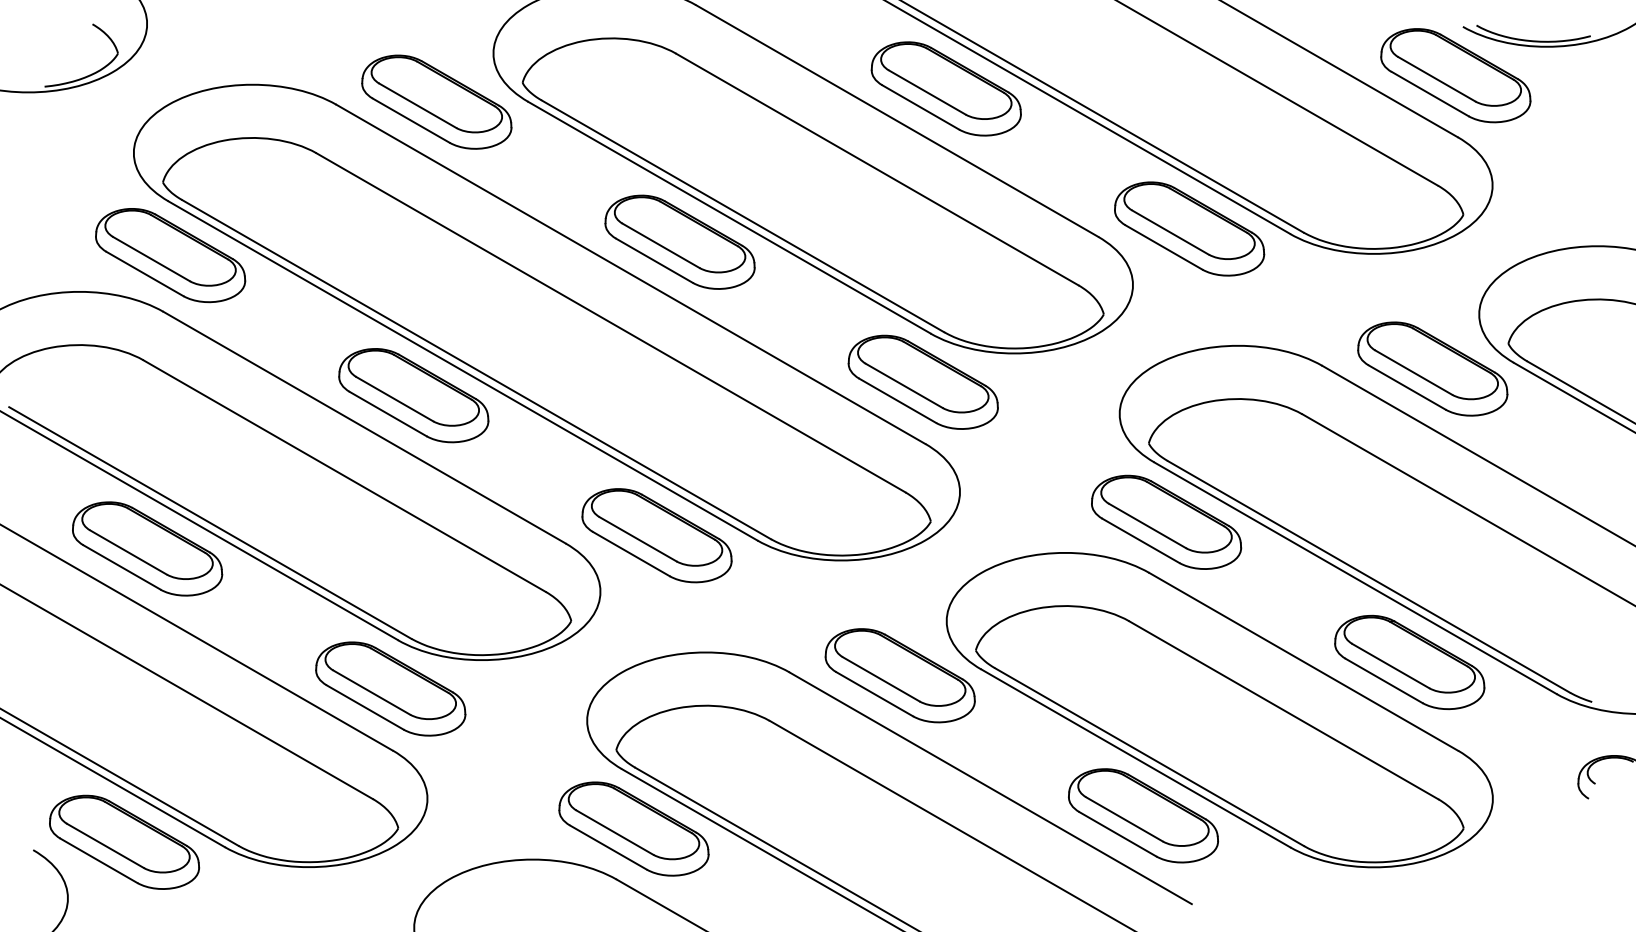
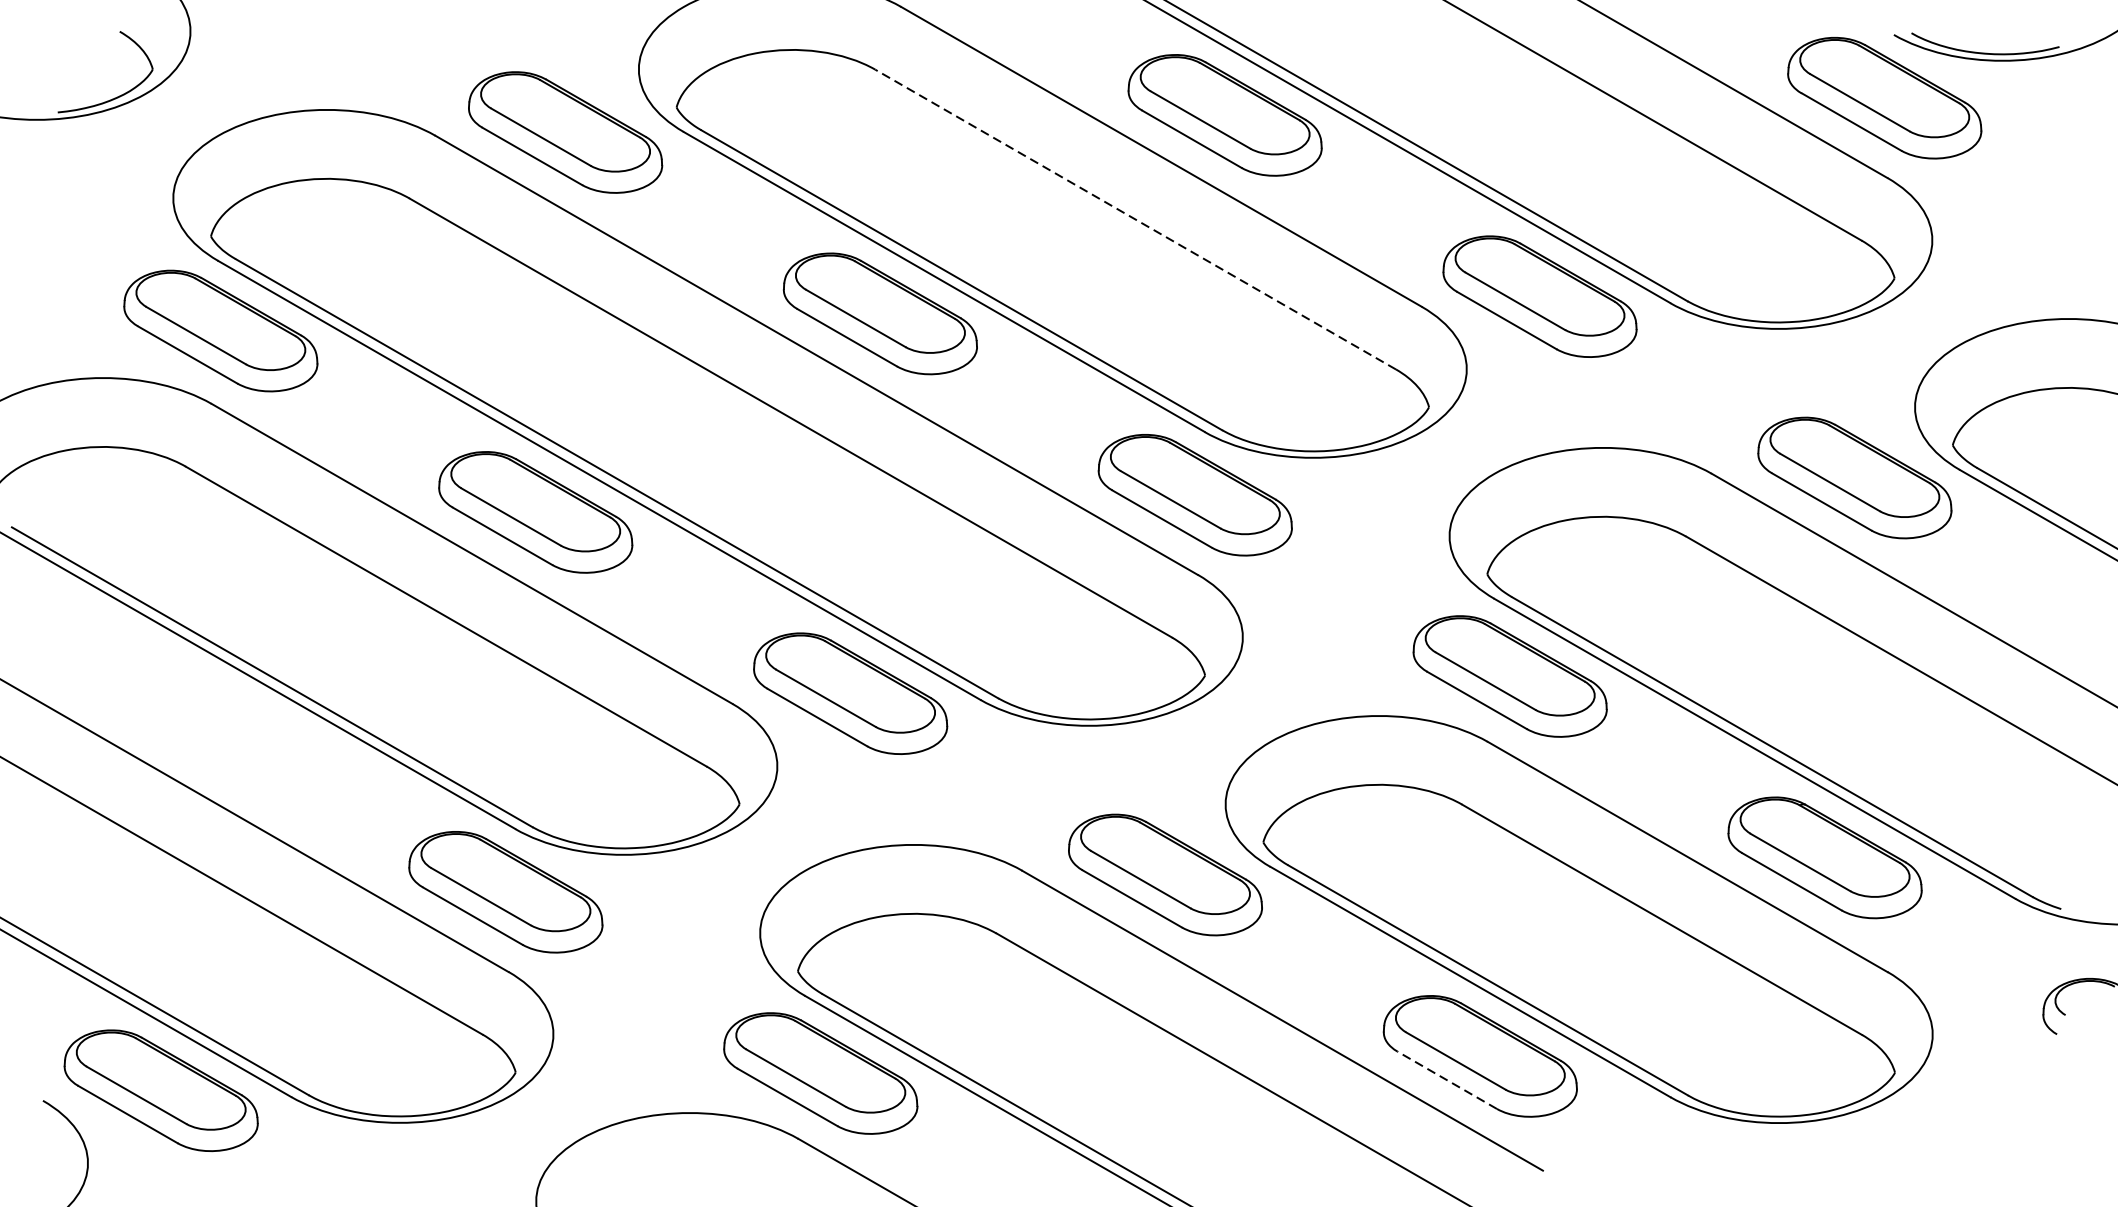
line: (876, 169) -> (1134, 219), solid -> dashed
part: (147, 548) -> (190, 710), removed
line: (1117, 834) -> (1446, 1080), solid -> dashed

